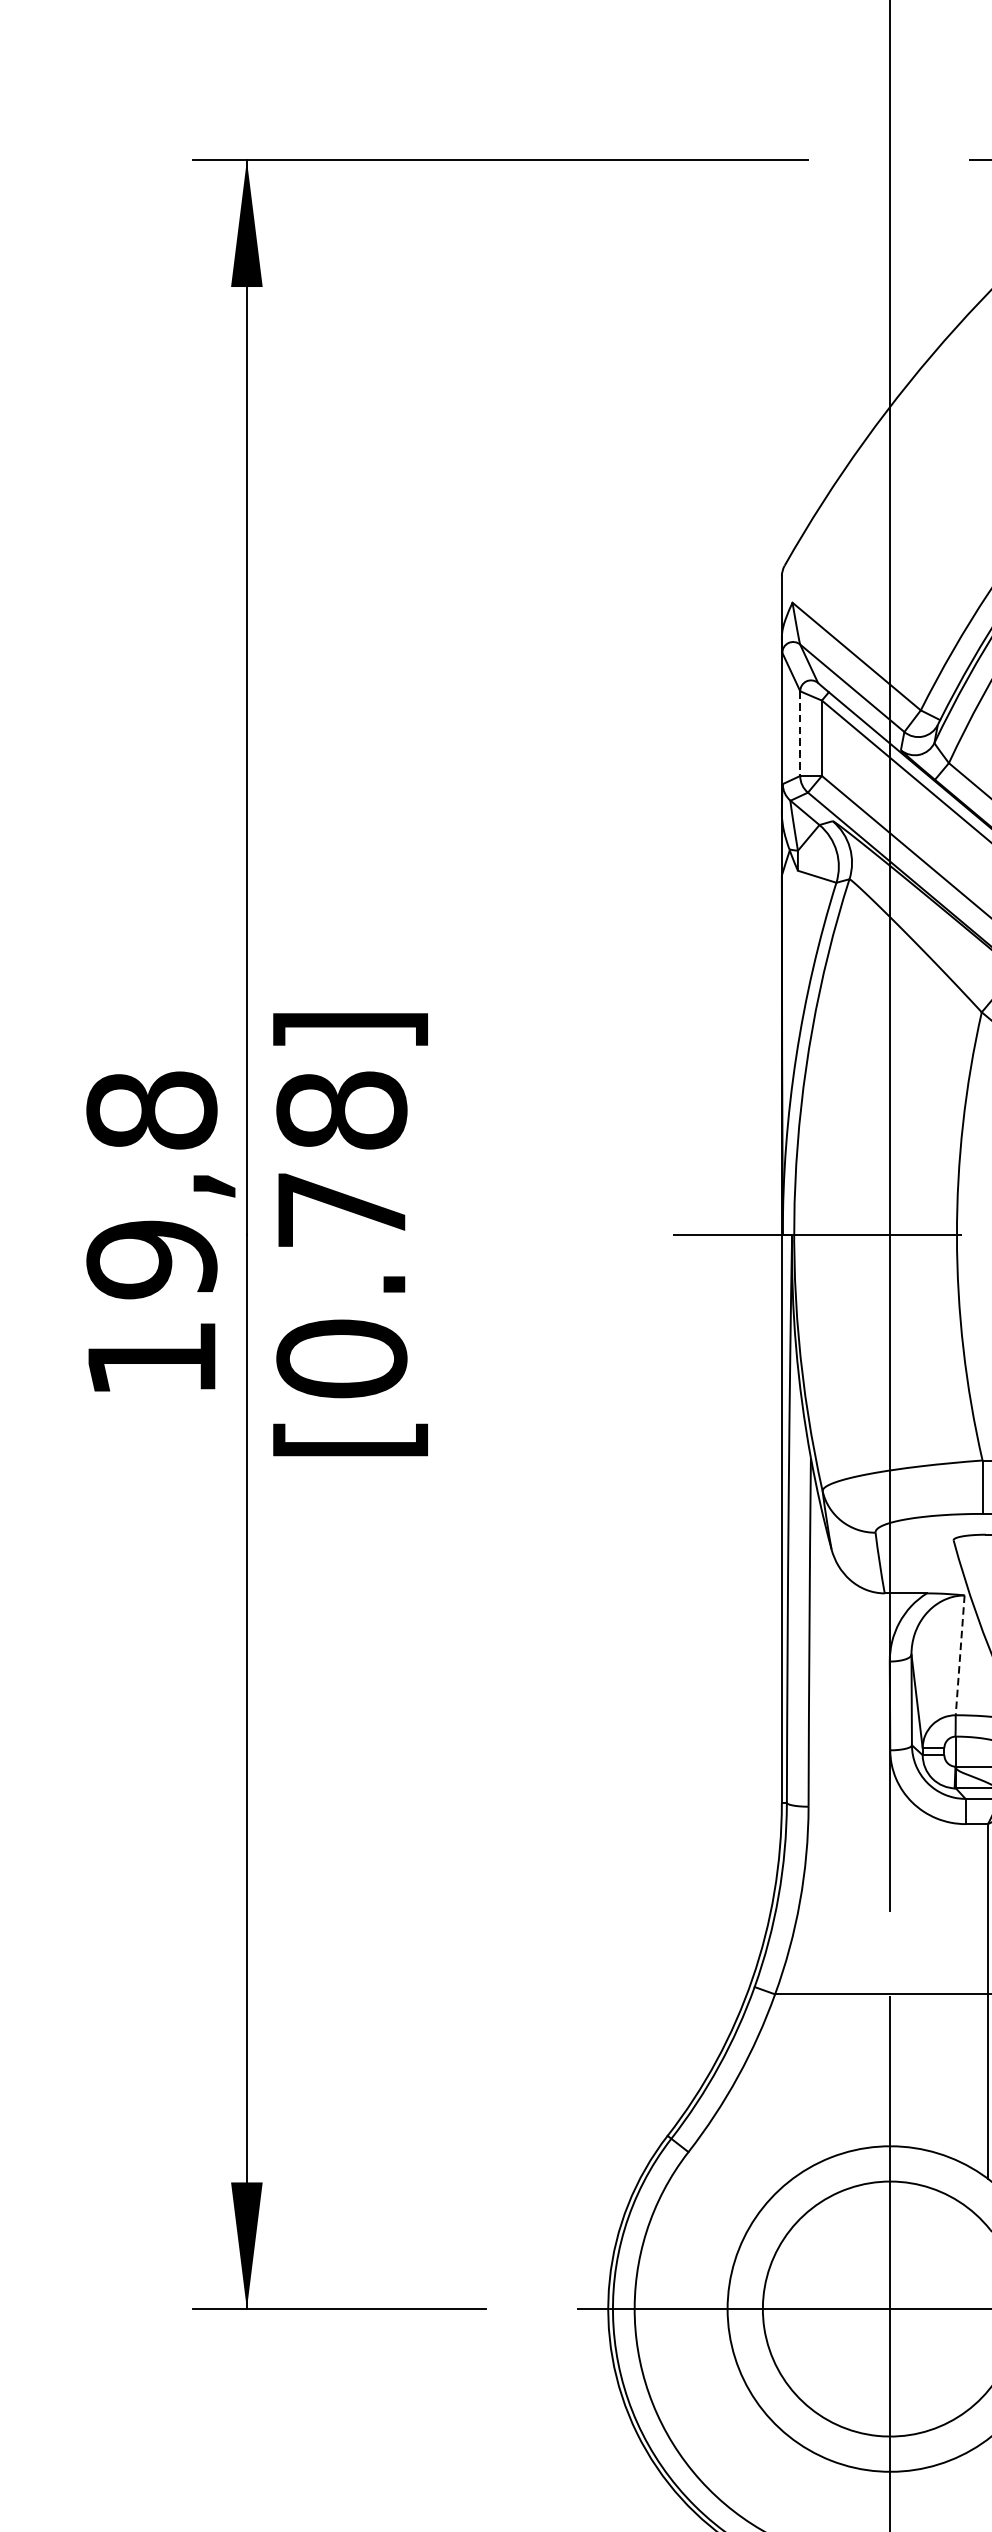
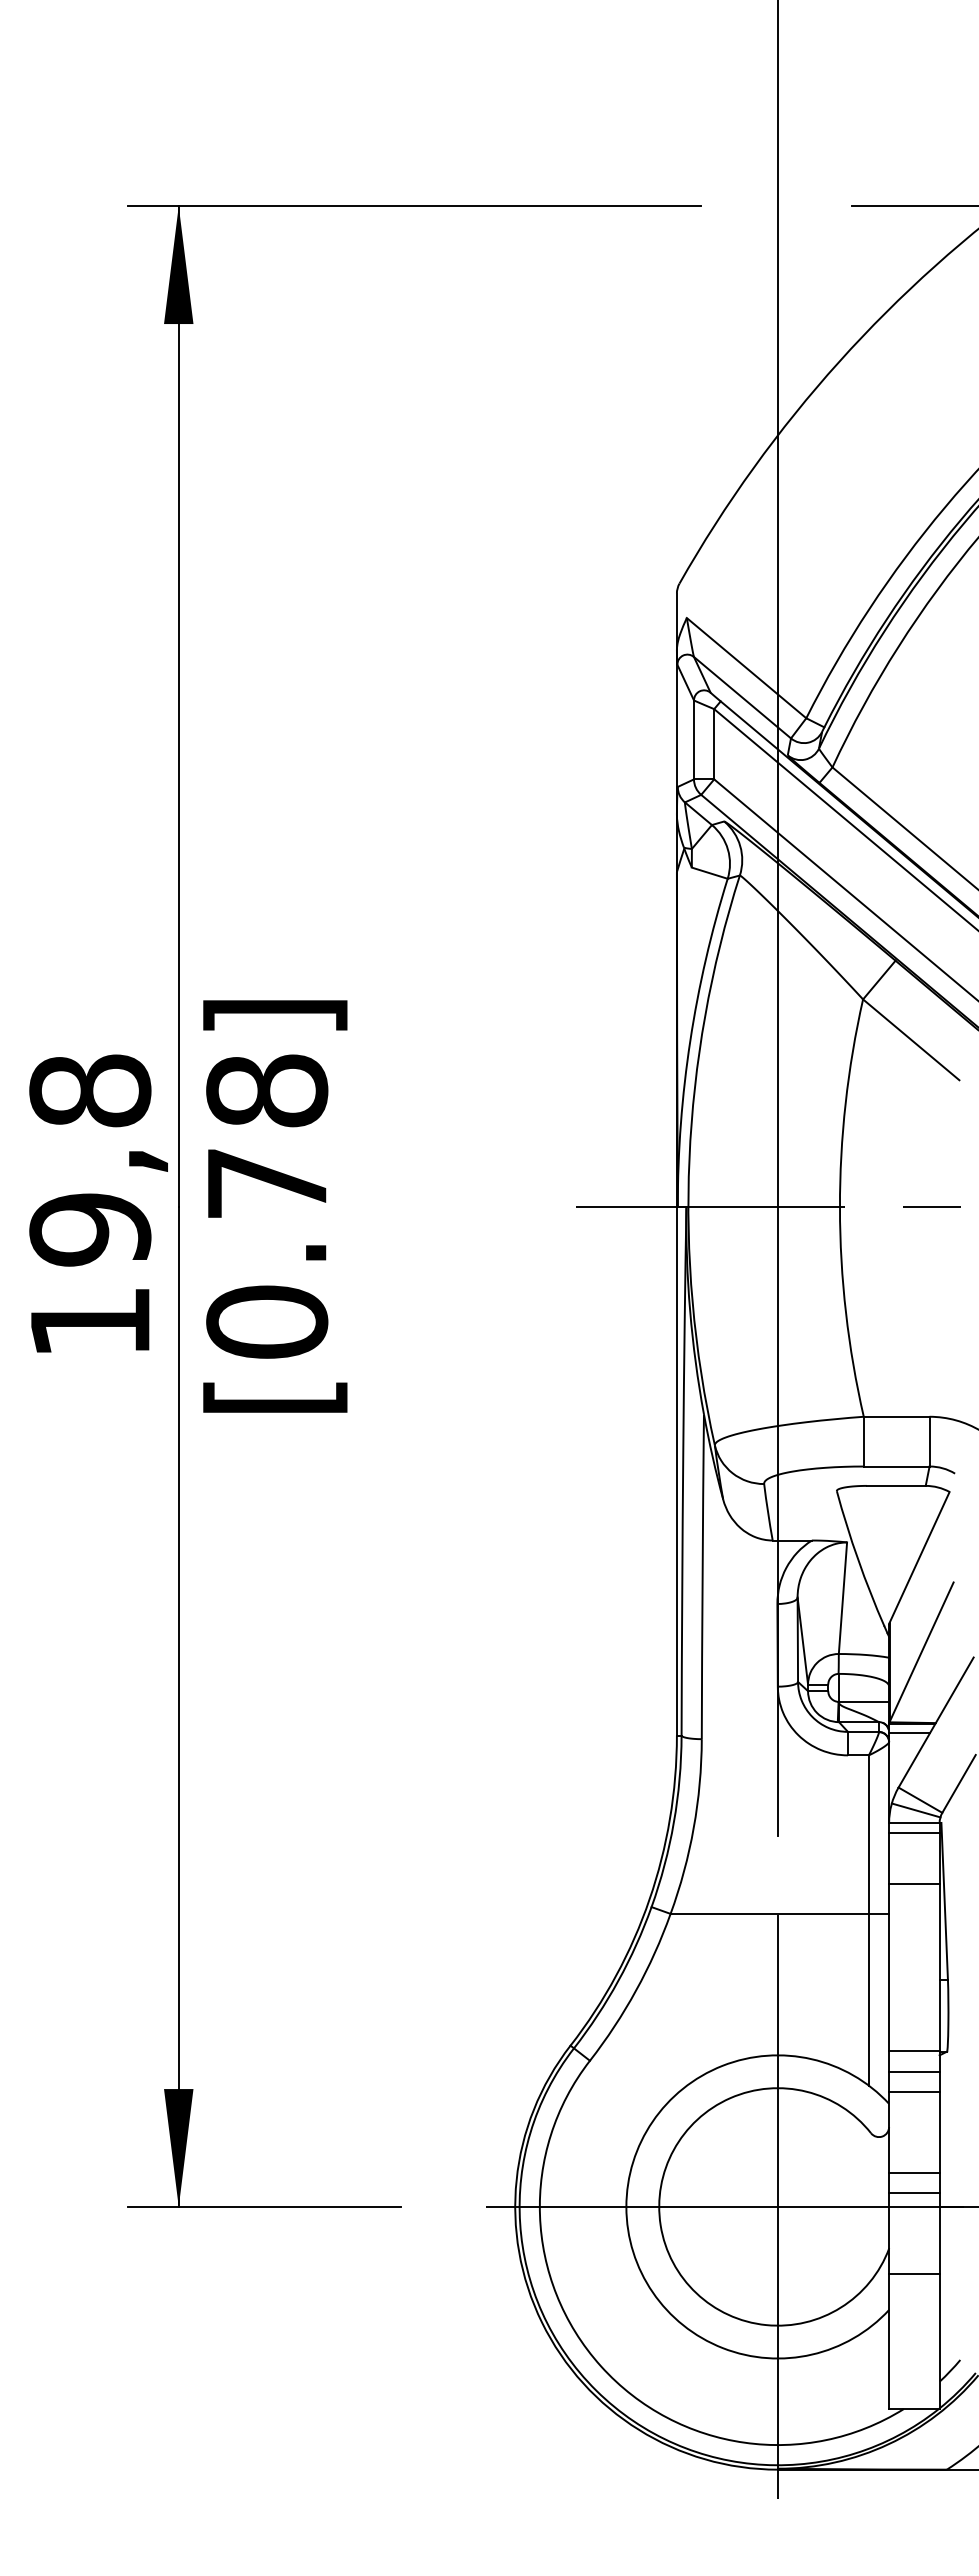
line: (800, 734) -> (694, 740), dashed -> solid
line: (959, 1655) -> (842, 1598), dashed -> solid

